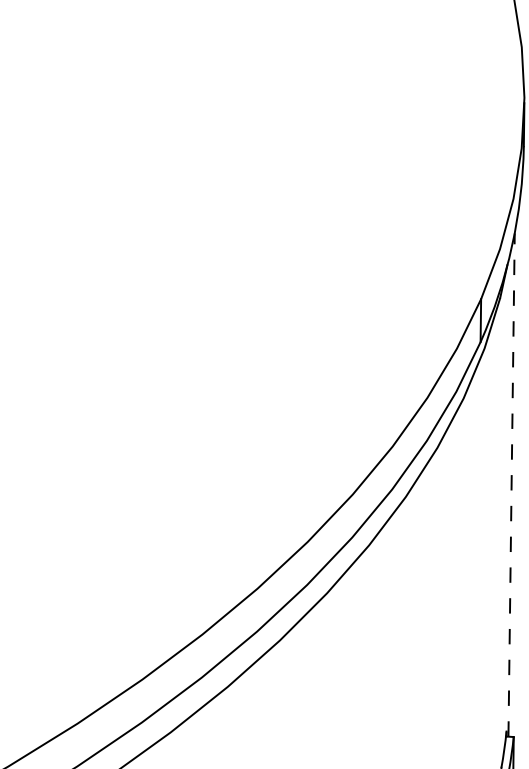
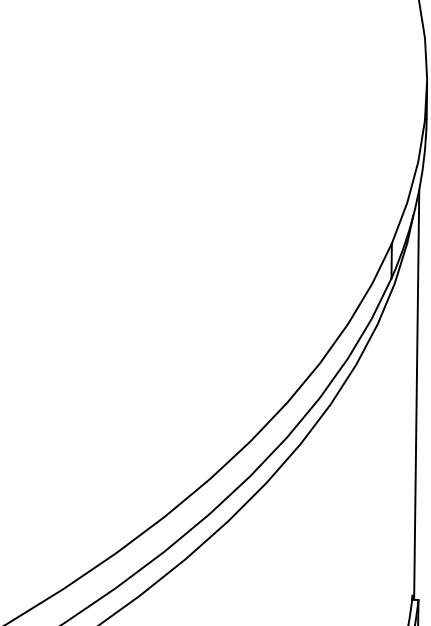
line: (511, 484) -> (416, 394), dashed -> solid

